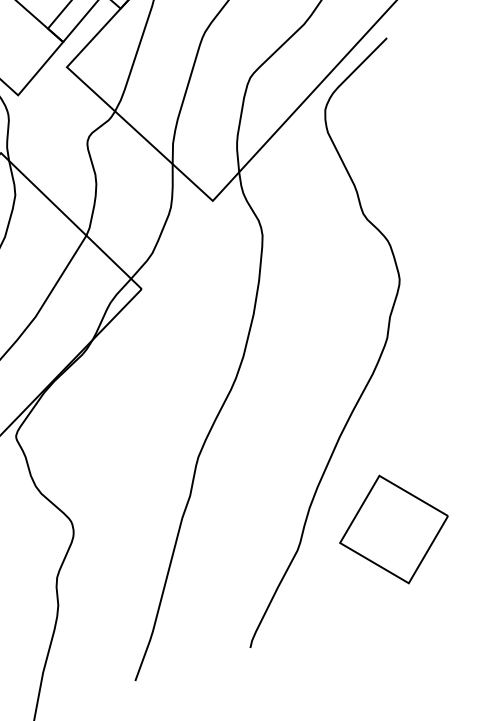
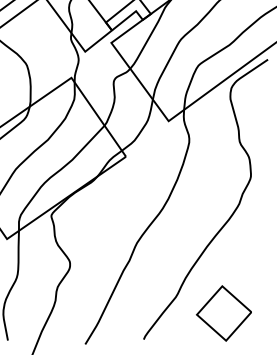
part: (392, 529) -> (223, 313), moved

